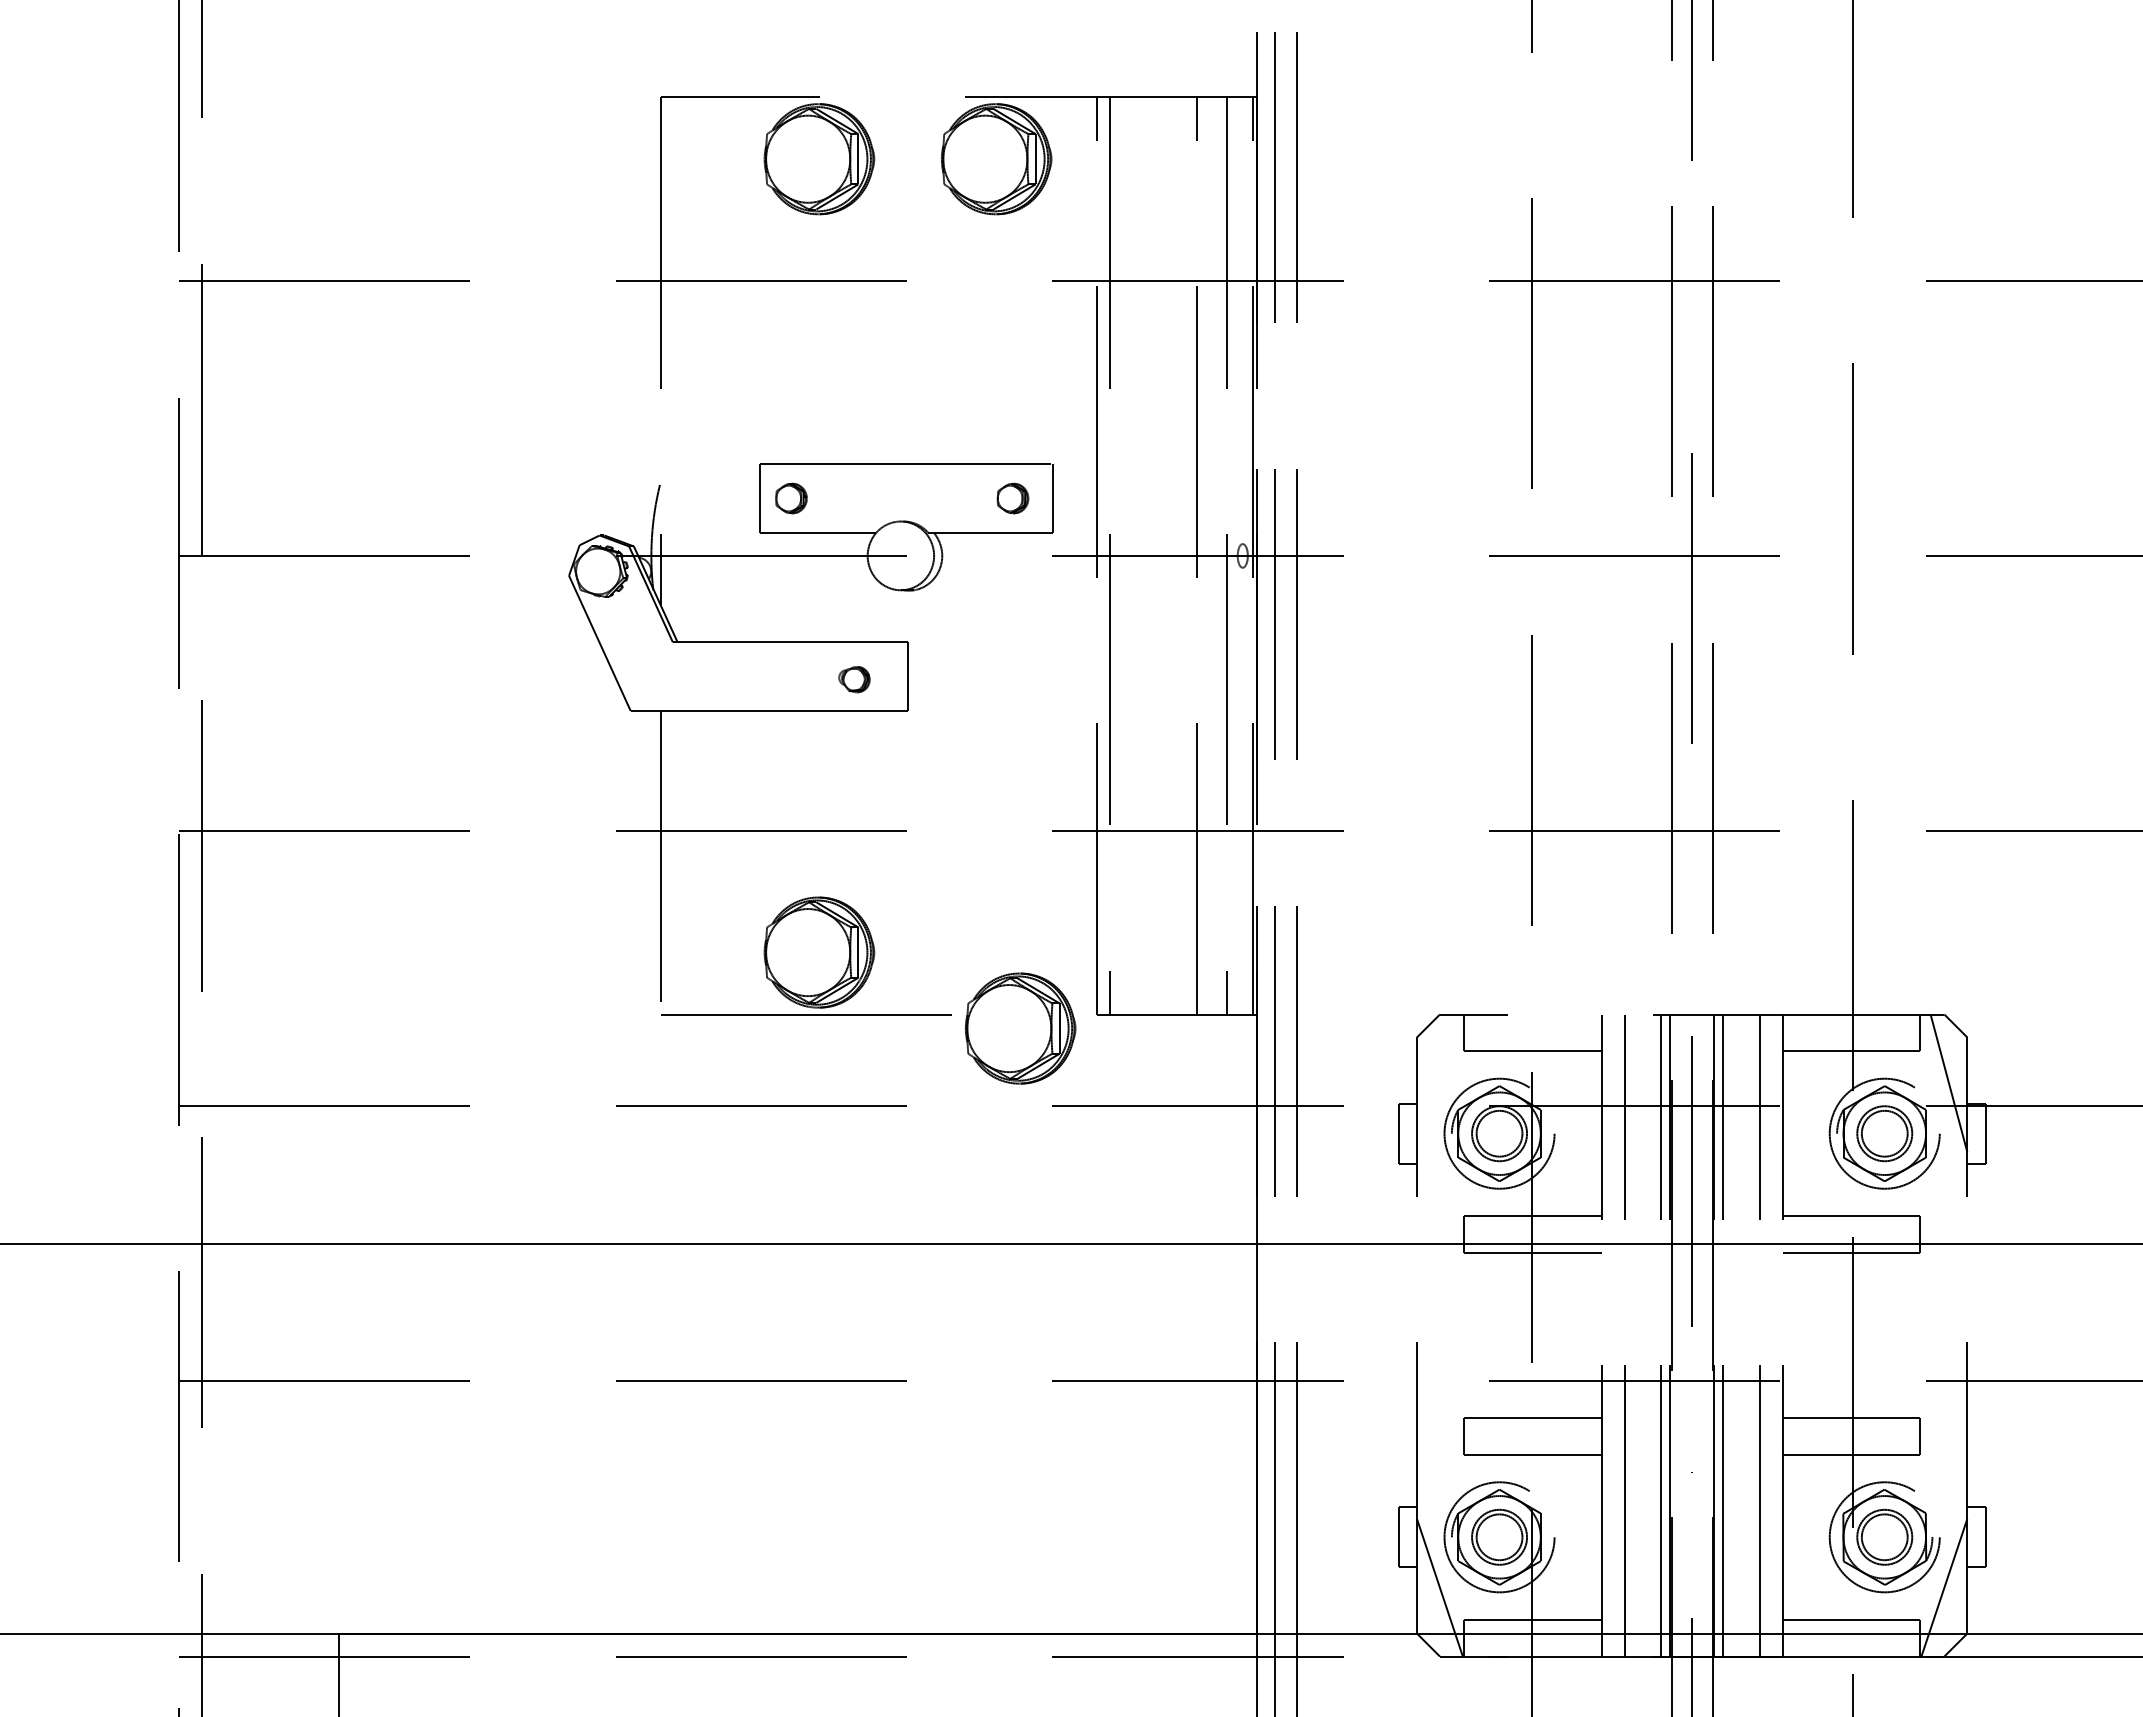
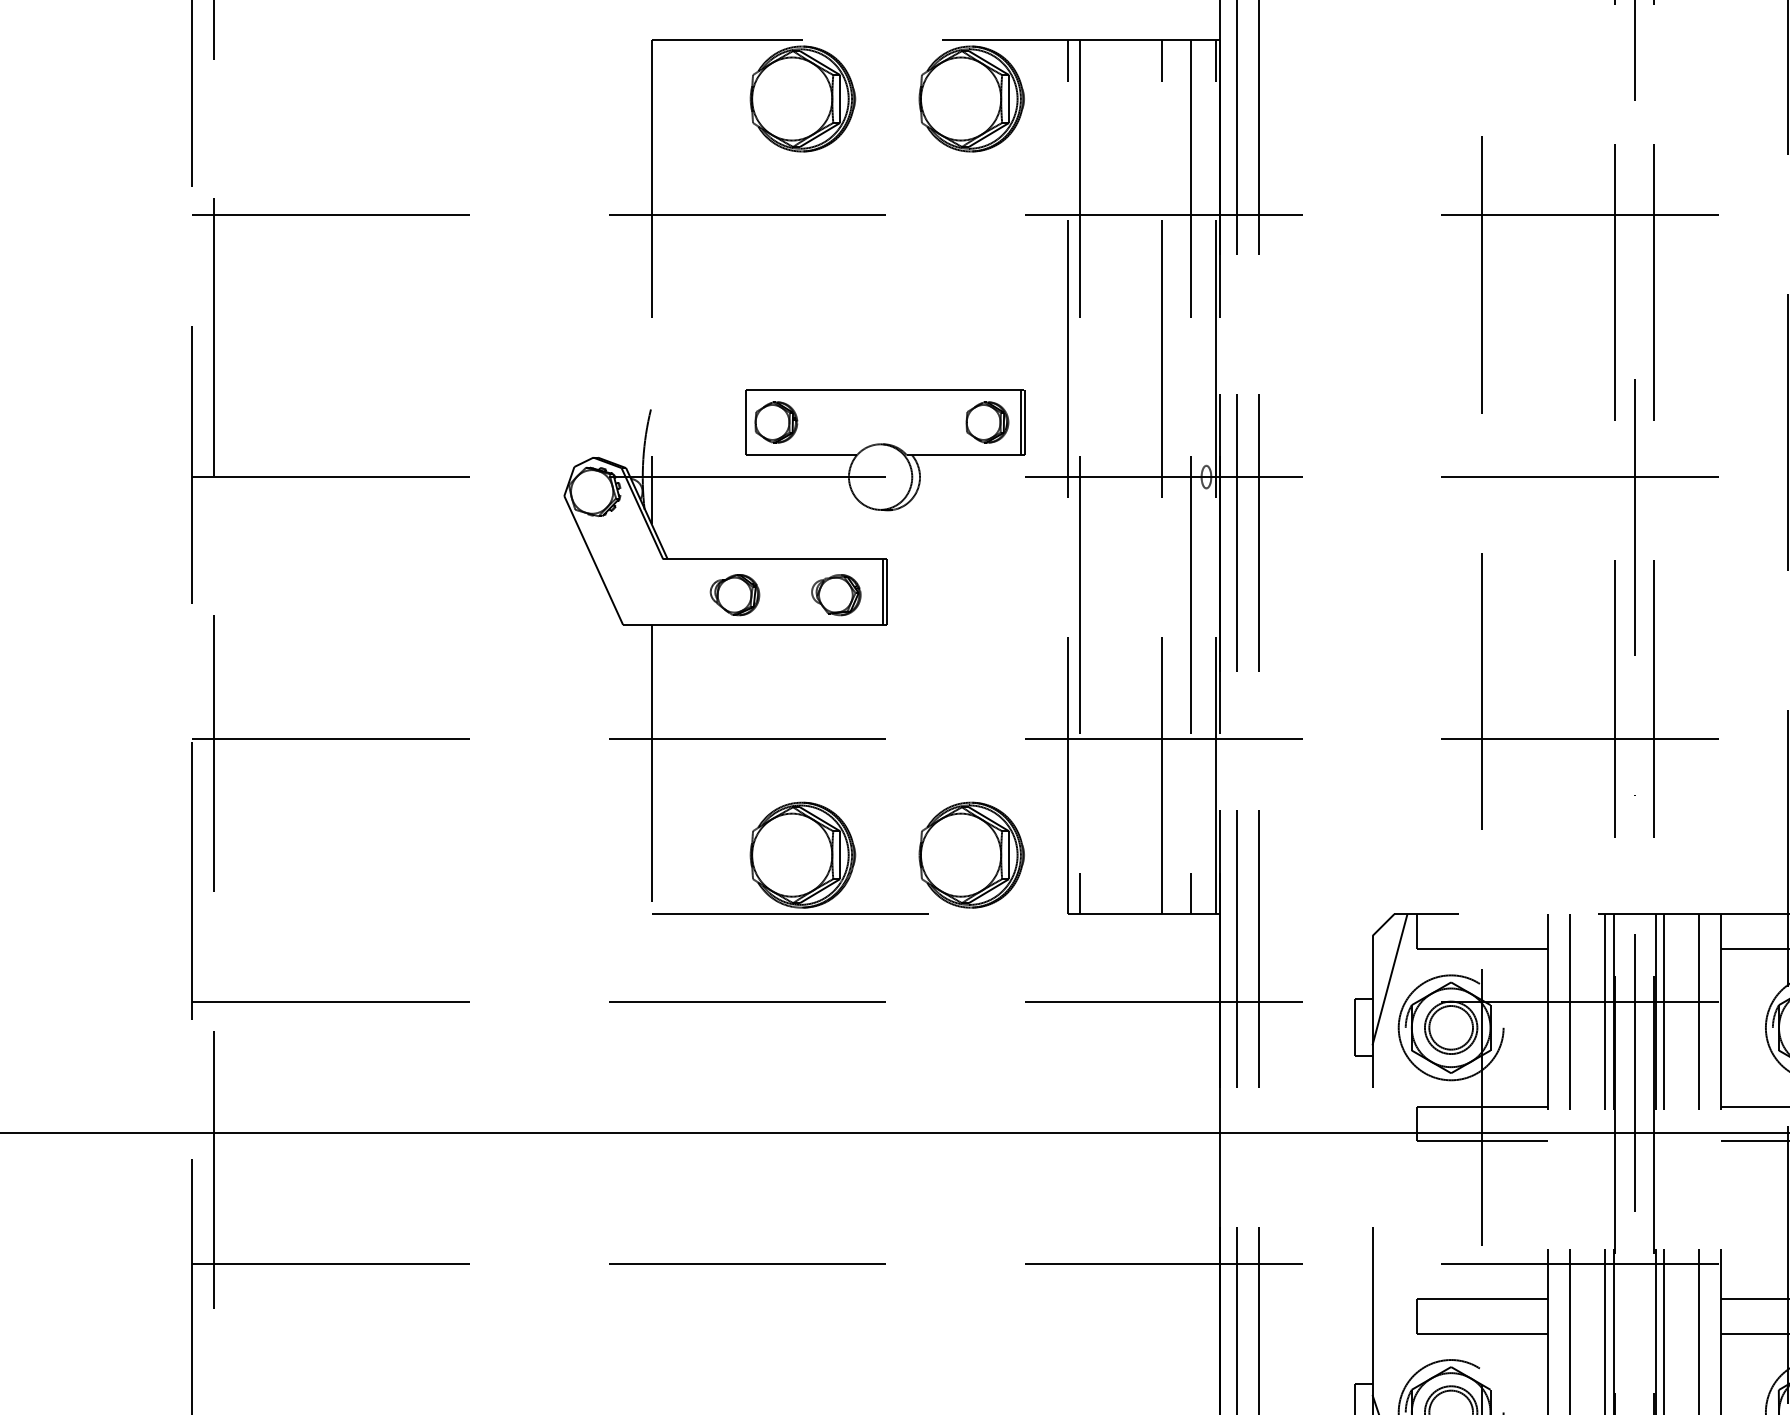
part: (791, 498) -> (776, 422), size x1.43
part: (1012, 498) -> (986, 422), size x1.43
line: (1047, 498) -> (1020, 422), added
line: (903, 676) -> (883, 592), added
part: (747, 679) -> (734, 594), added
part: (854, 679) -> (836, 594), size x1.67
part: (1020, 1028) -> (971, 855), moved
line: (1435, 1083) -> (1390, 979), added

